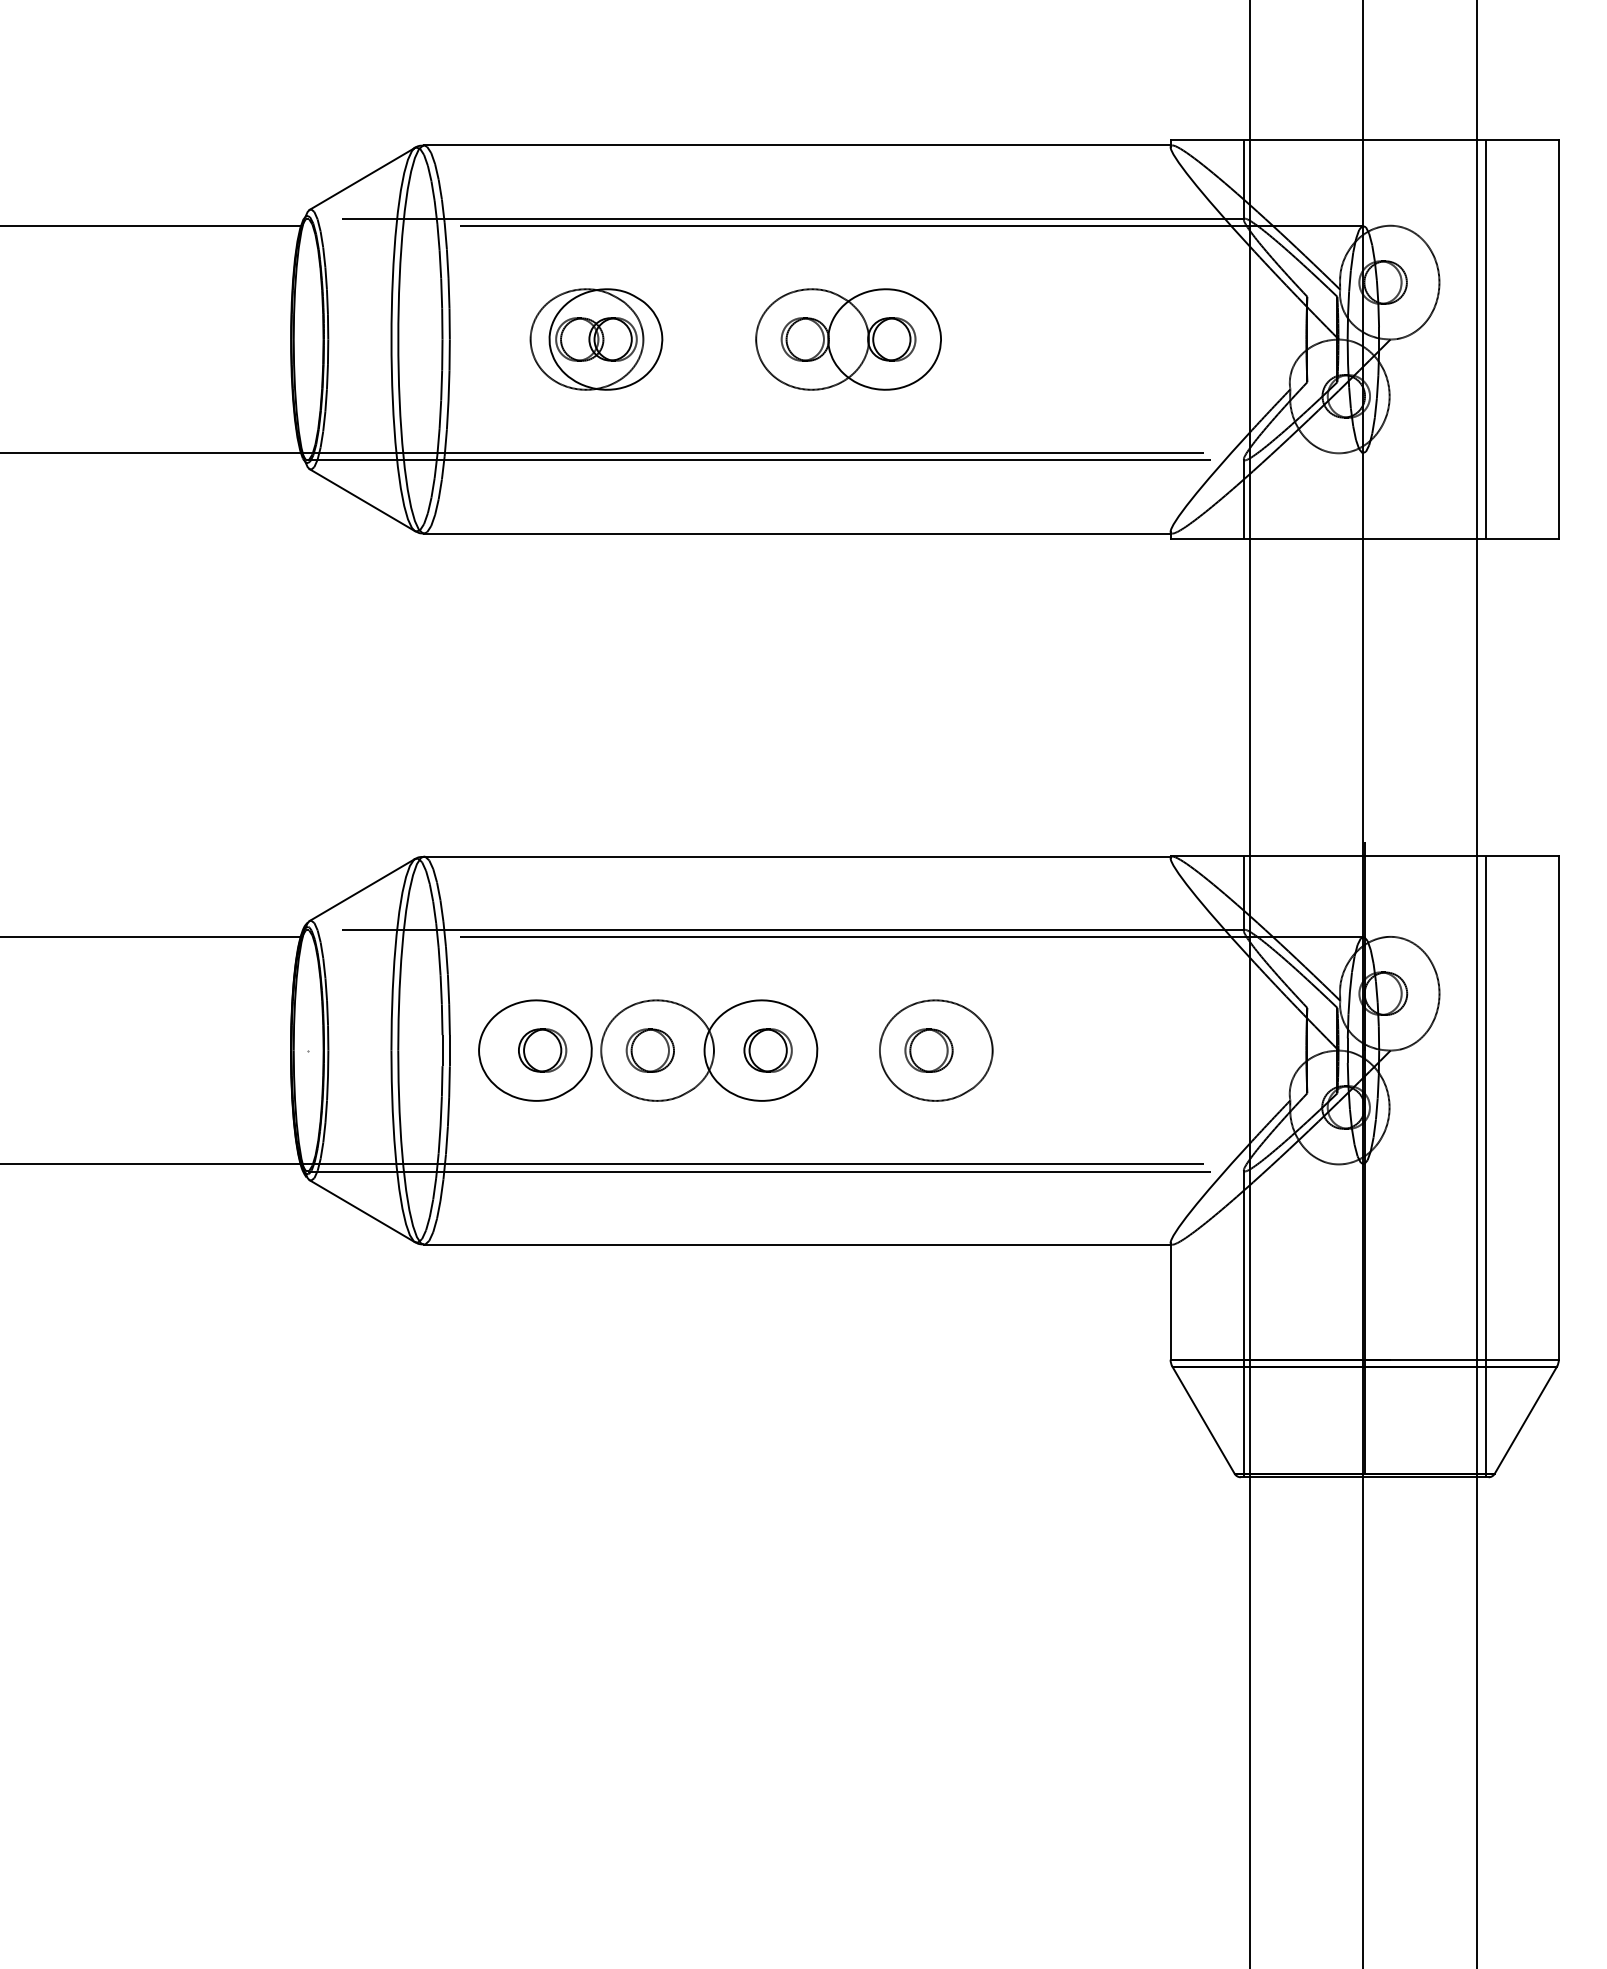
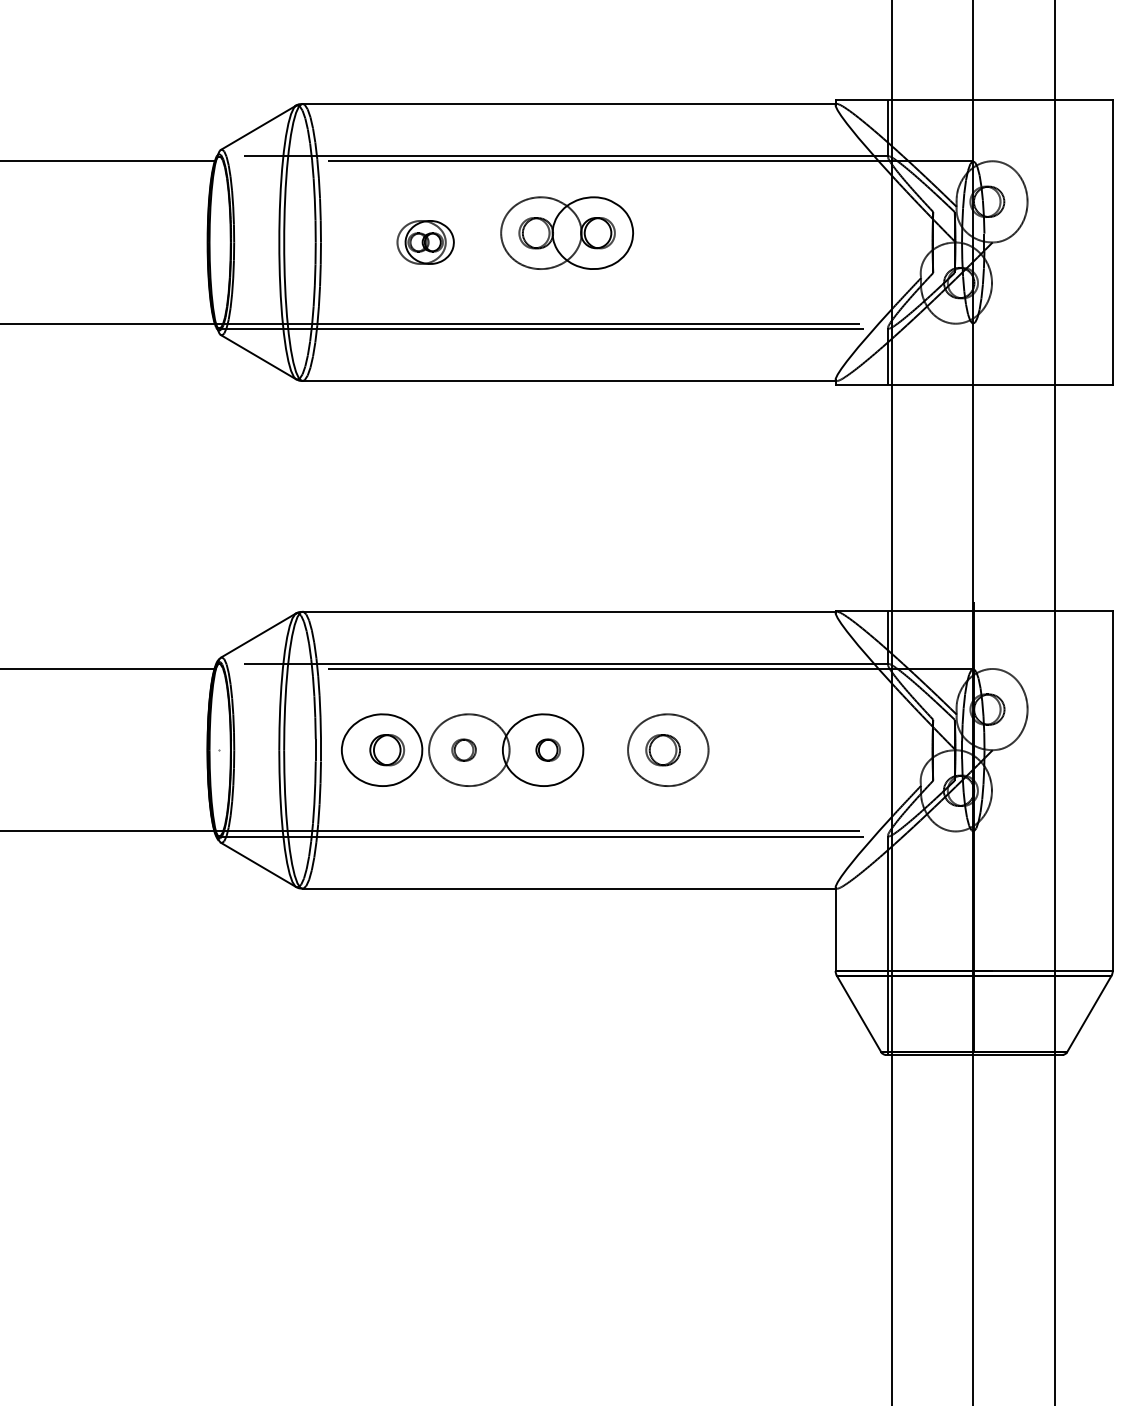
part: (596, 339) -> (425, 242), size x0.6
part: (848, 339) -> (567, 233), moved
line: (1485, 339) -> (1060, 242), removed
part: (649, 1050) -> (463, 750), size x0.7
part: (767, 1050) -> (547, 750), size x0.7
line: (1485, 1166) -> (1060, 832), removed

